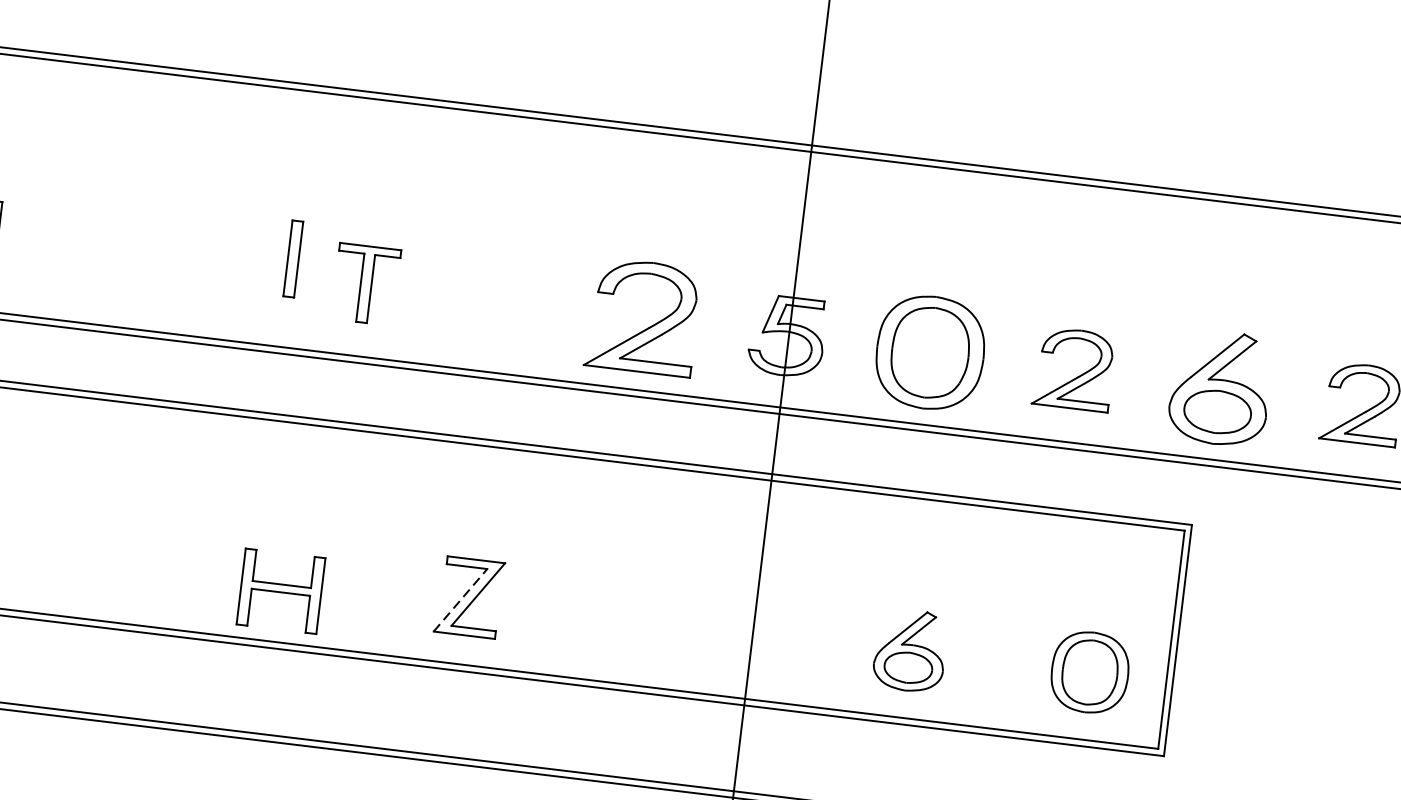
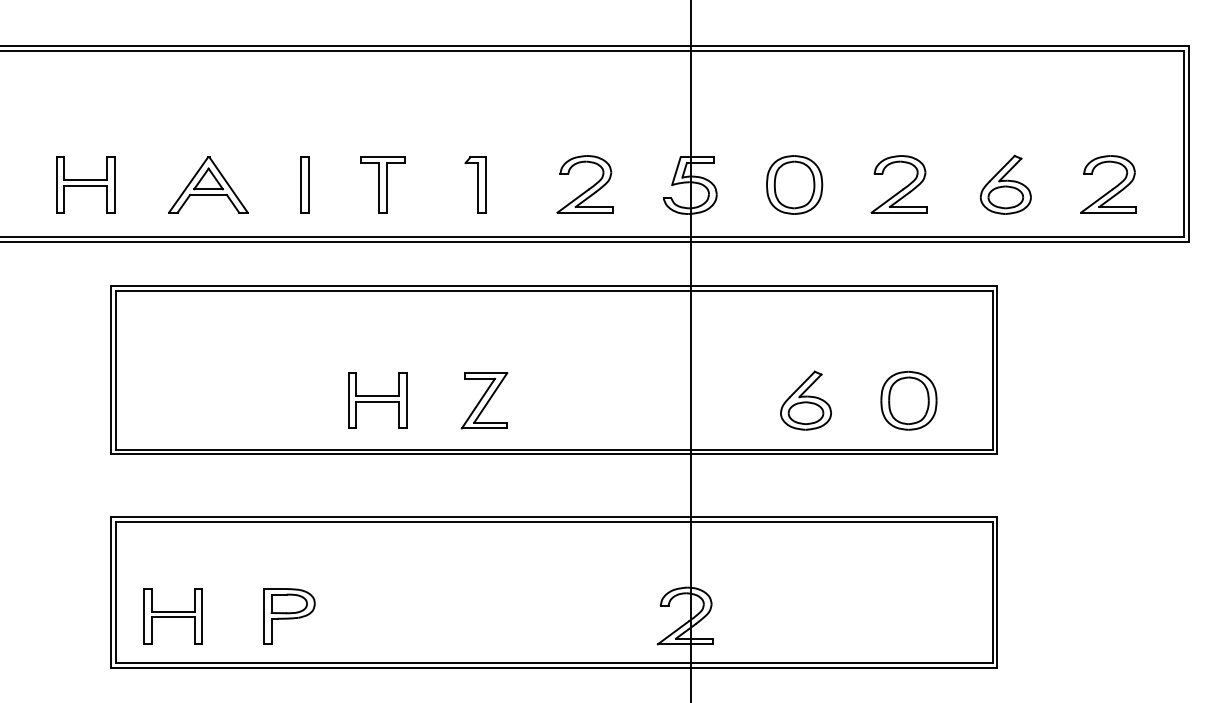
part: (126, 254) -> (208, 184), added
part: (293, 258) -> (304, 184), moved
part: (492, 299) -> (475, 184), added
part: (642, 317) -> (584, 184), size x0.71
part: (930, 352) -> (794, 184), size x0.71
part: (1220, 387) -> (1005, 184), size x0.71
part: (280, 590) -> (377, 400), moved
line: (460, 600) -> (478, 403), dashed -> solid
part: (1089, 672) -> (908, 400), moved

